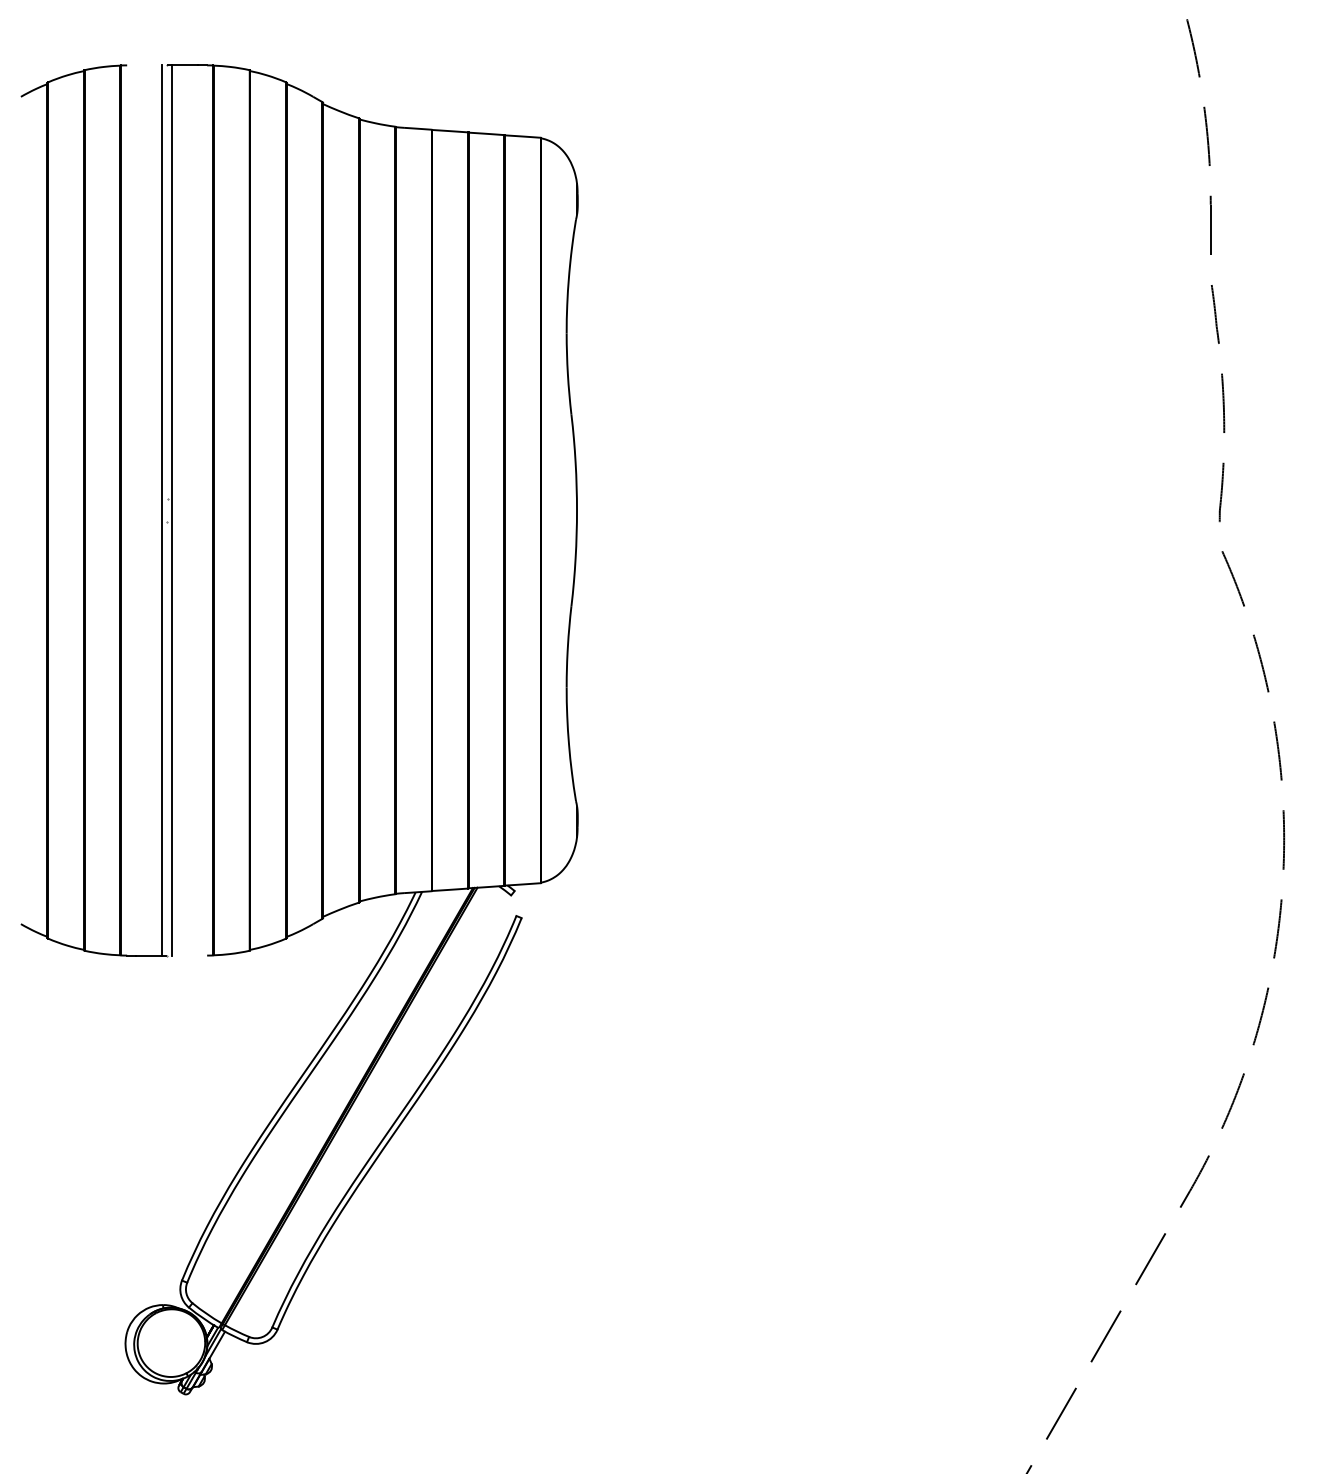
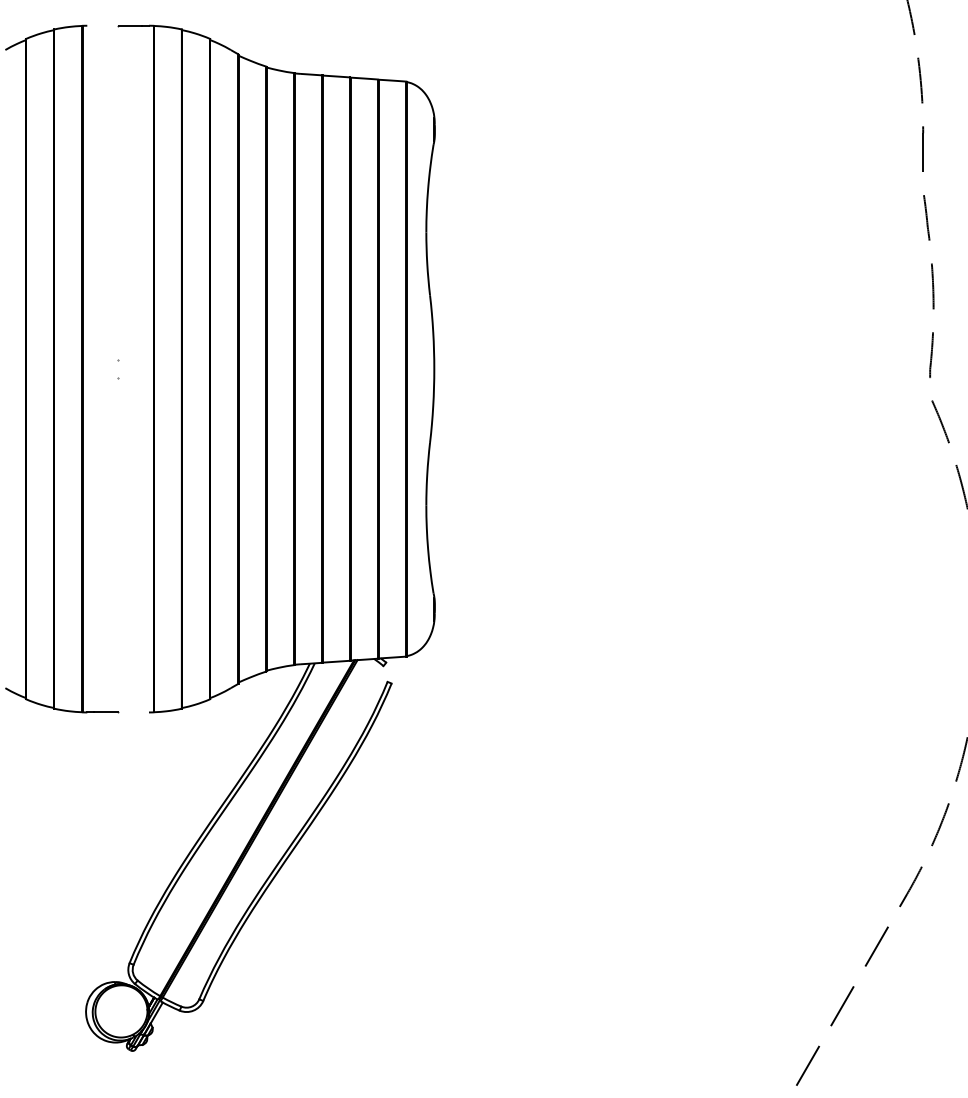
line: (161, 510) -> (113, 369), removed
line: (172, 510) -> (122, 369), removed

